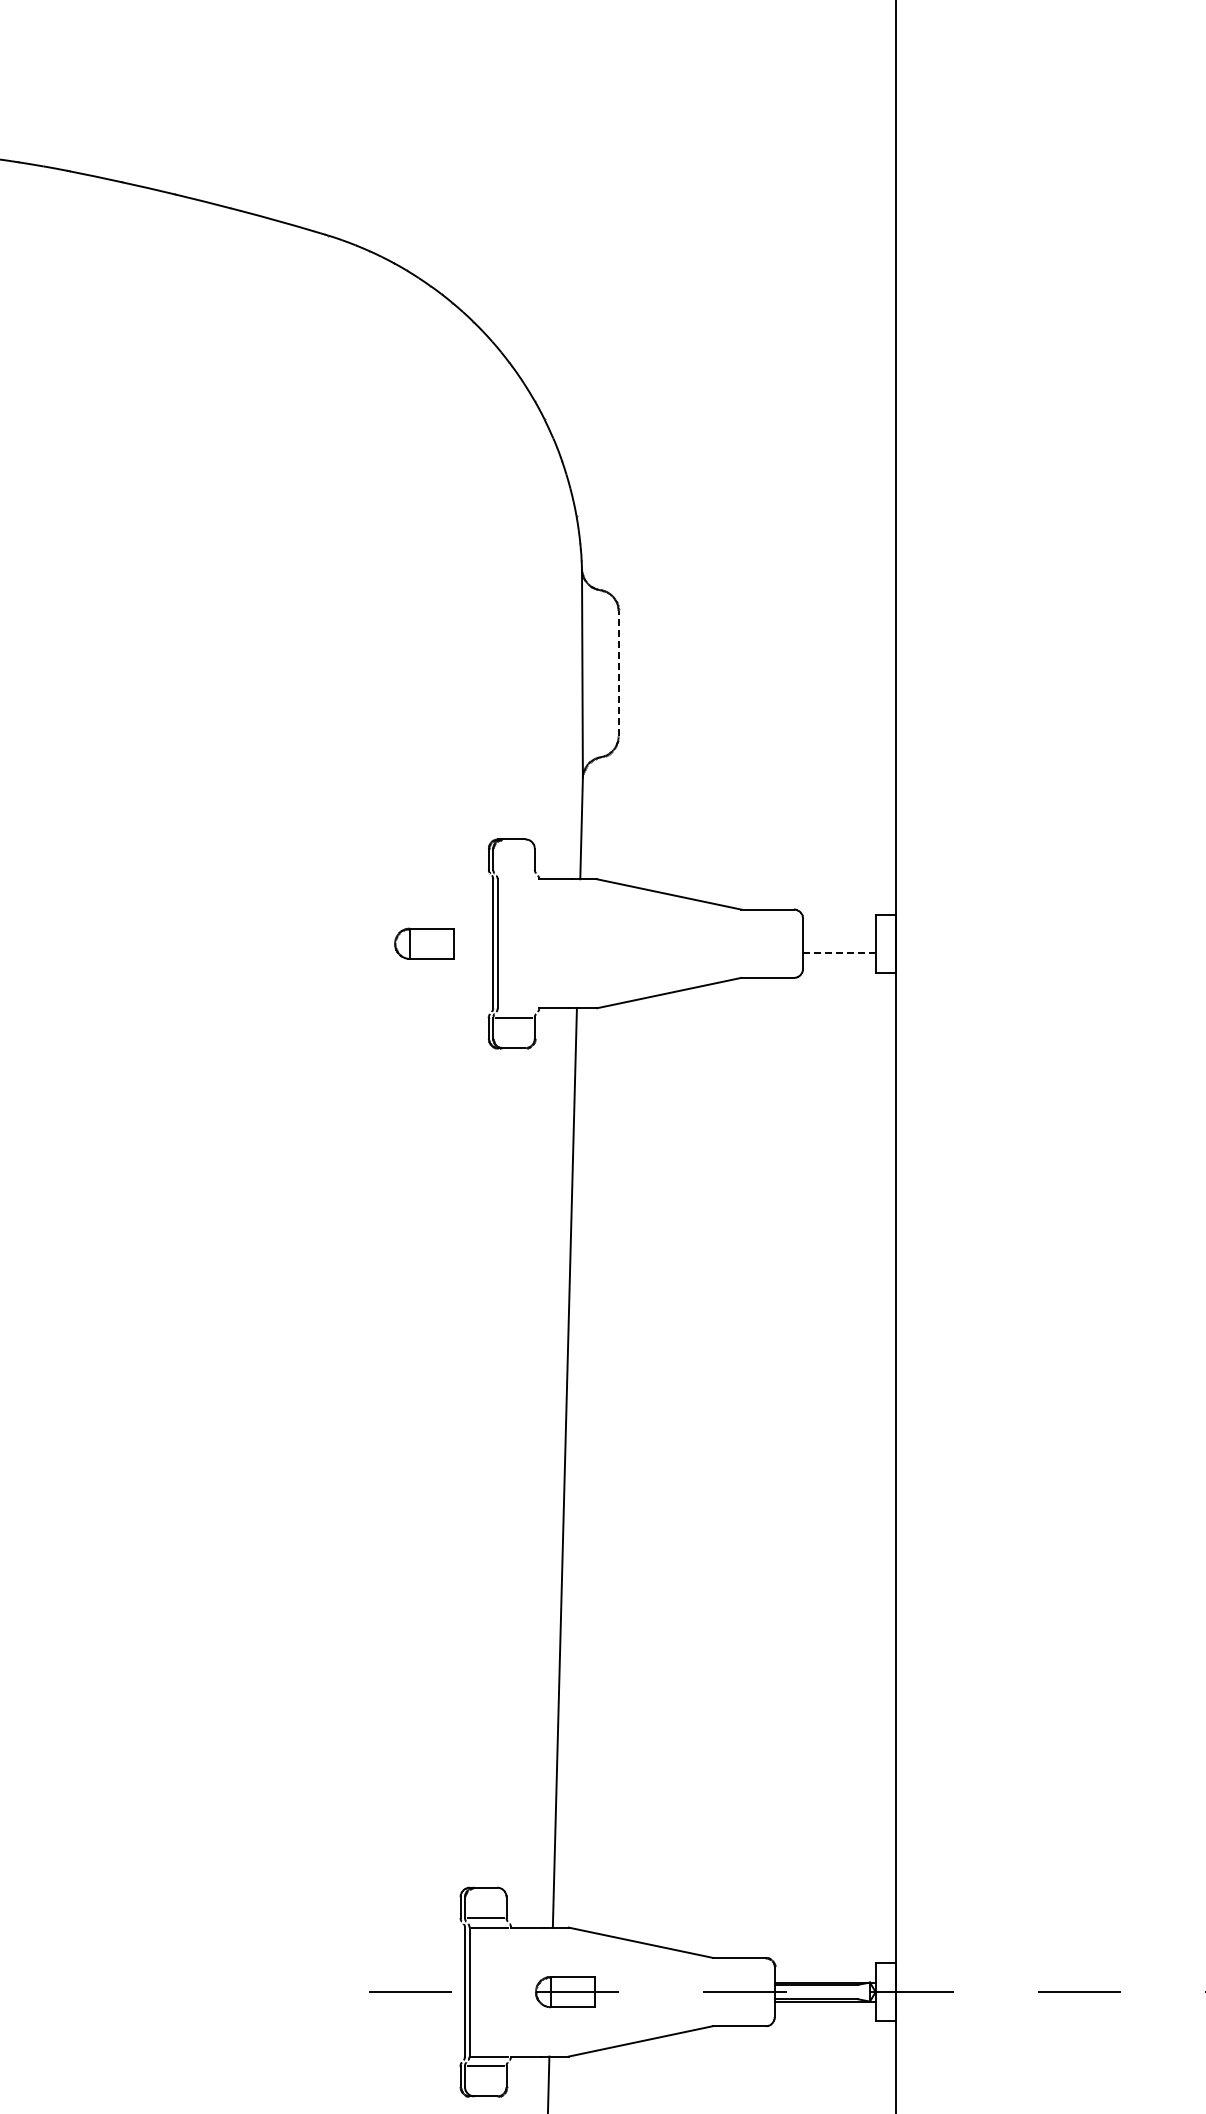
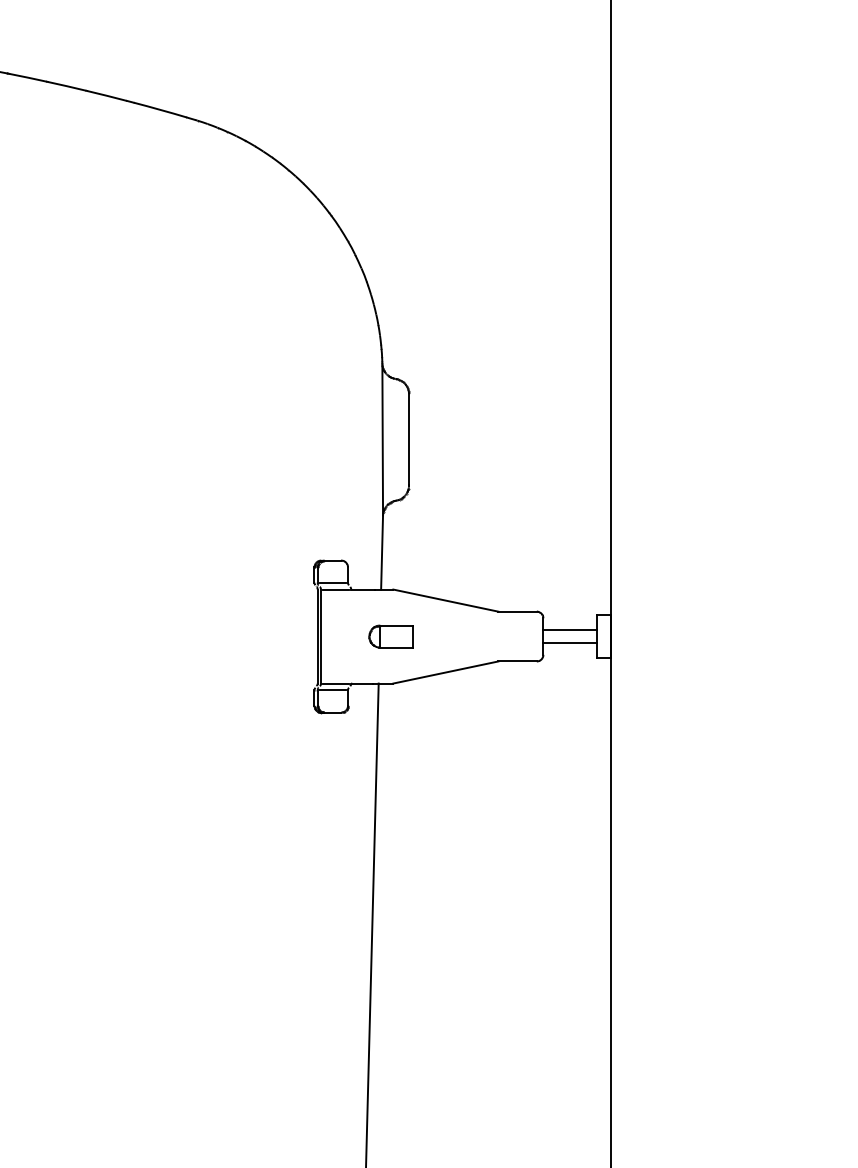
line: (618, 673) -> (408, 439), dashed -> solid
line: (513, 869) -> (332, 582), added
line: (518, 879) -> (336, 589), added
line: (839, 934) -> (569, 629), added
part: (424, 943) -> (390, 636), moved
line: (839, 953) -> (569, 643), dashed -> solid
line: (518, 1008) -> (336, 683), added

